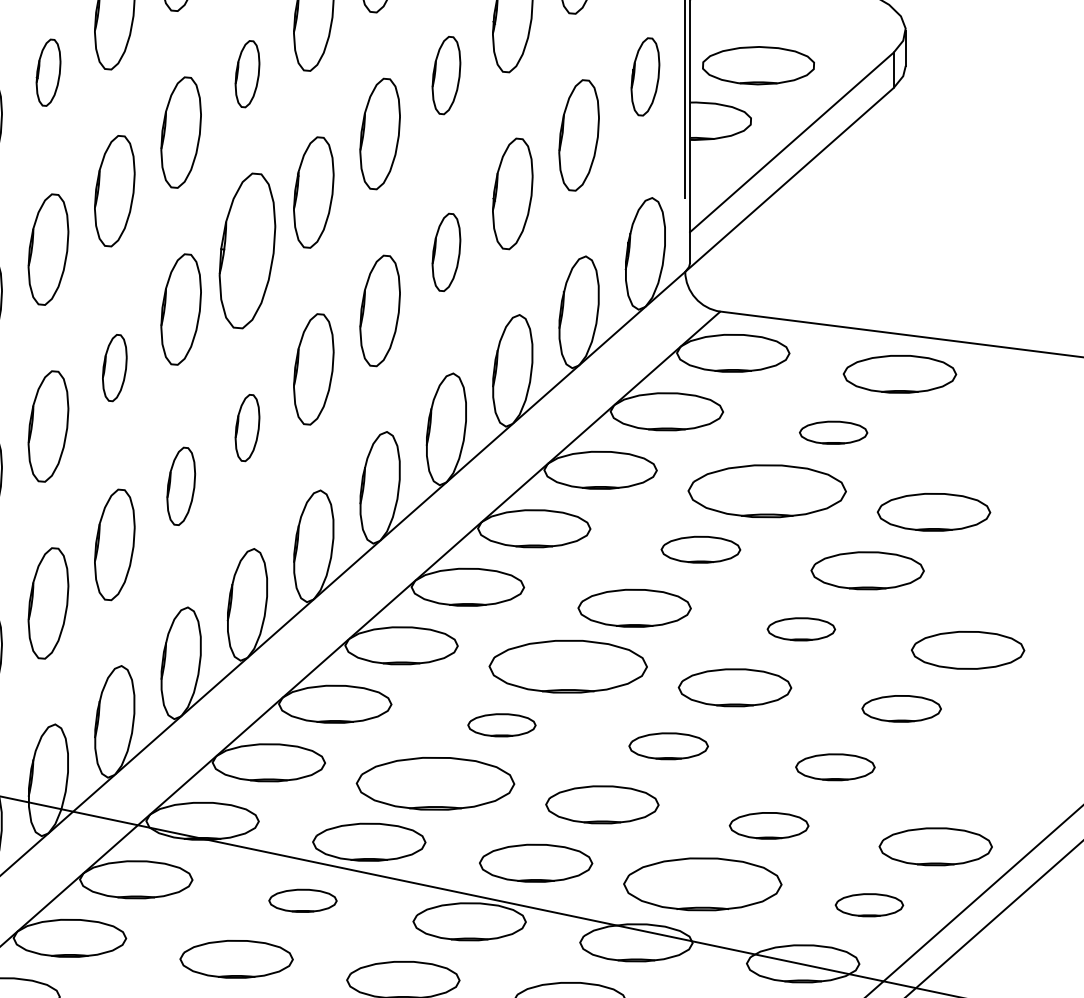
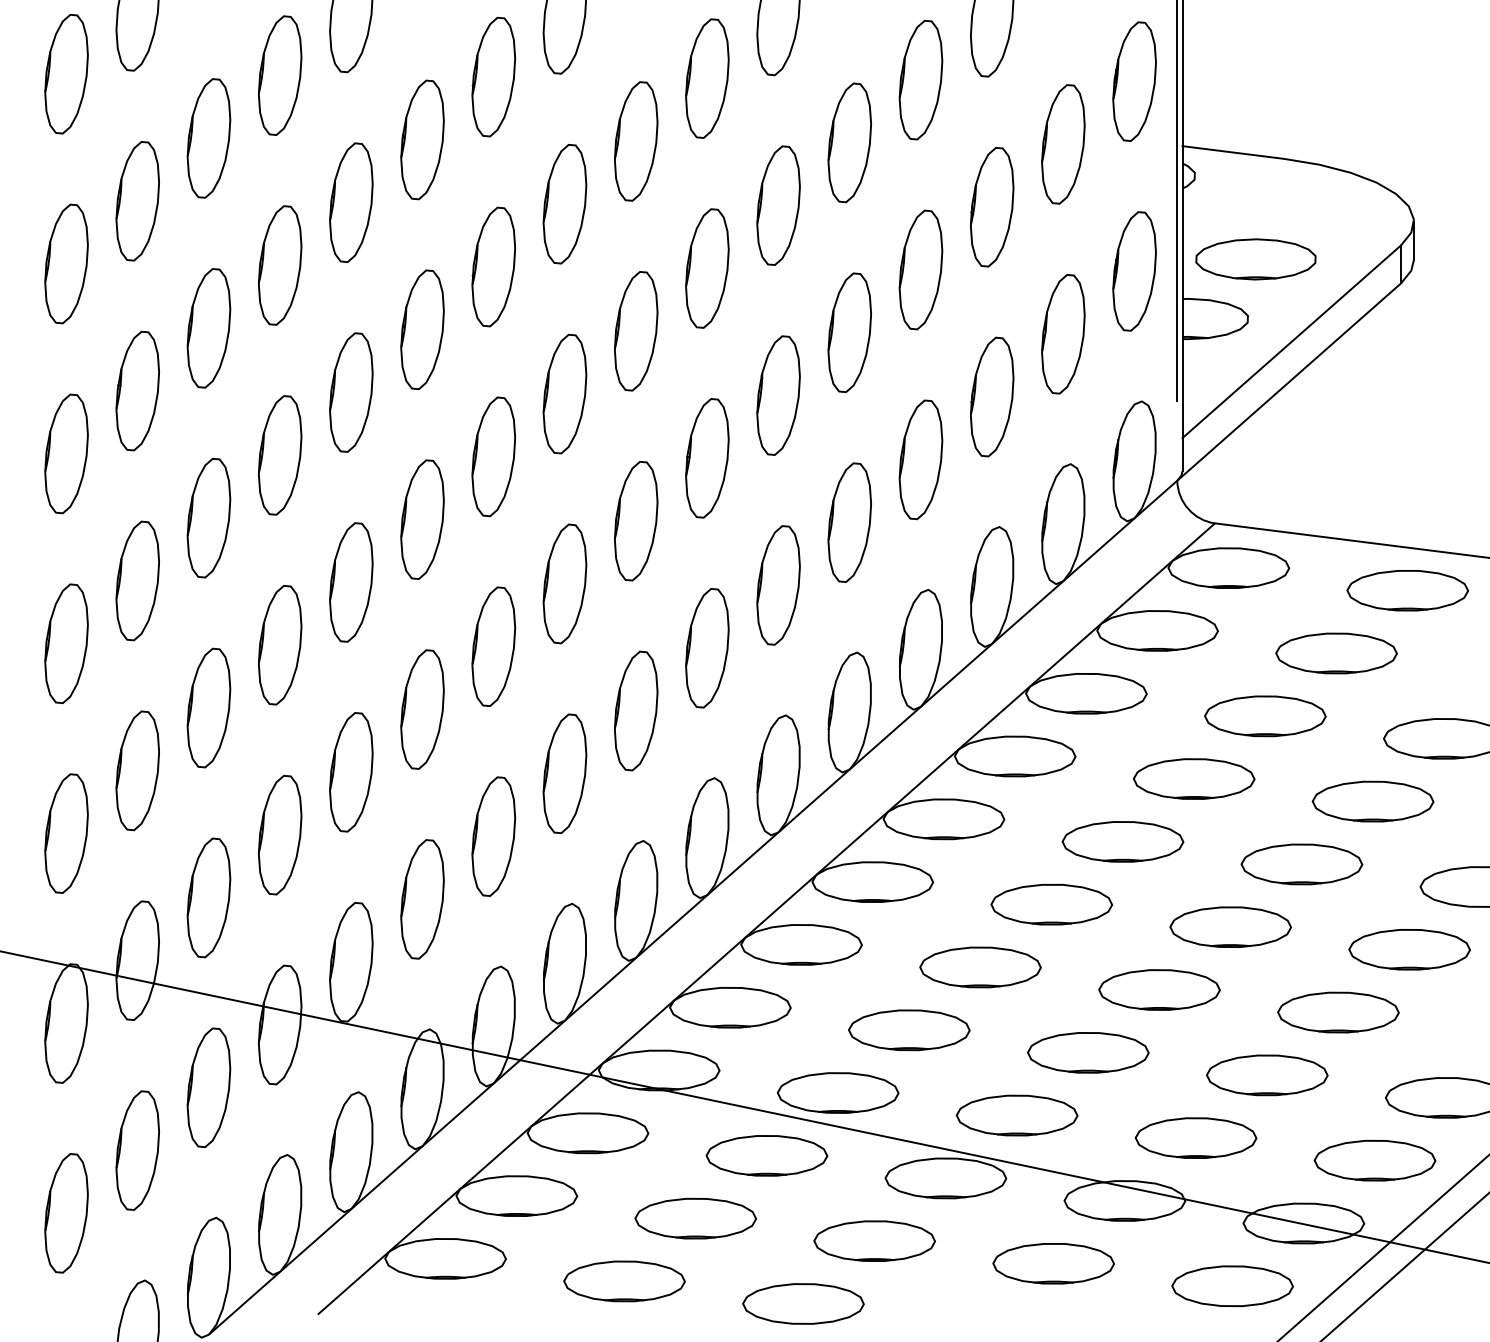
part: (48, 72) -> (493, 266), size x1.67
part: (247, 74) -> (707, 268), size x1.67
part: (446, 75) -> (920, 269), size x1.43
part: (645, 76) -> (1134, 271), size x1.43
part: (247, 251) -> (707, 458), size x0.71
part: (446, 252) -> (920, 459), size x1.43
part: (114, 367) -> (564, 583), size x1.67
part: (247, 428) -> (707, 648), size x1.67
part: (833, 432) -> (1336, 653), size x1.67
part: (181, 485) -> (636, 710), size x1.43
part: (767, 491) -> (1265, 716), size x0.71
part: (700, 549) -> (1193, 778), size x1.43
part: (800, 629) -> (1301, 864), size x1.67
part: (568, 666) -> (1051, 904), size x0.71
part: (901, 708) -> (1409, 949), size x1.43
part: (501, 725) -> (980, 967), size x1.67
part: (668, 745) -> (1159, 989), size x1.43
part: (835, 767) -> (1338, 1012), size x1.43
part: (435, 784) -> (909, 1030), size x0.71
part: (769, 825) -> (1267, 1075), size x1.43
part: (702, 883) -> (1195, 1137), size x0.71
part: (302, 900) -> (766, 1155), size x1.67
part: (868, 905) -> (1374, 1160), size x1.67

